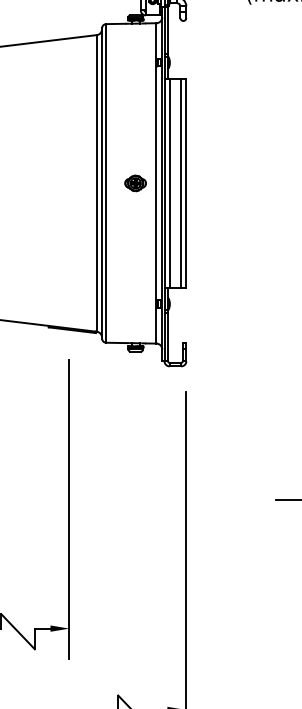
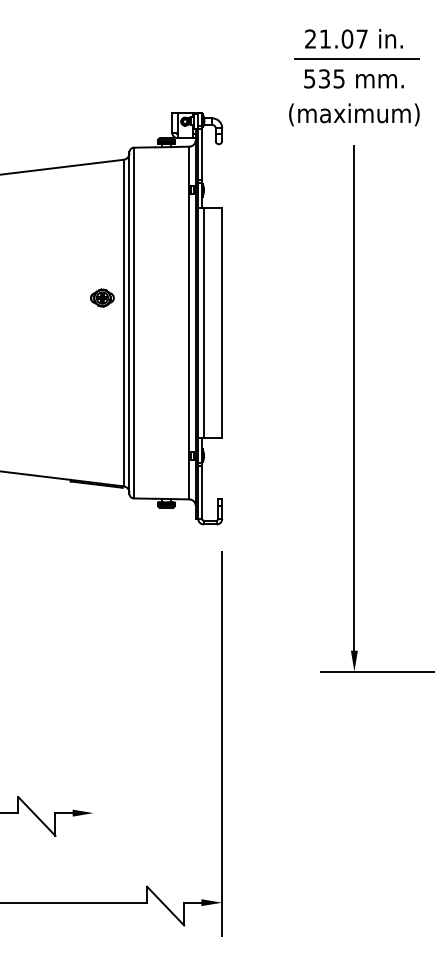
part: (135, 182) -> (102, 297), moved
line: (181, 182) -> (216, 322), removed
line: (69, 509) -> (93, 681), removed

